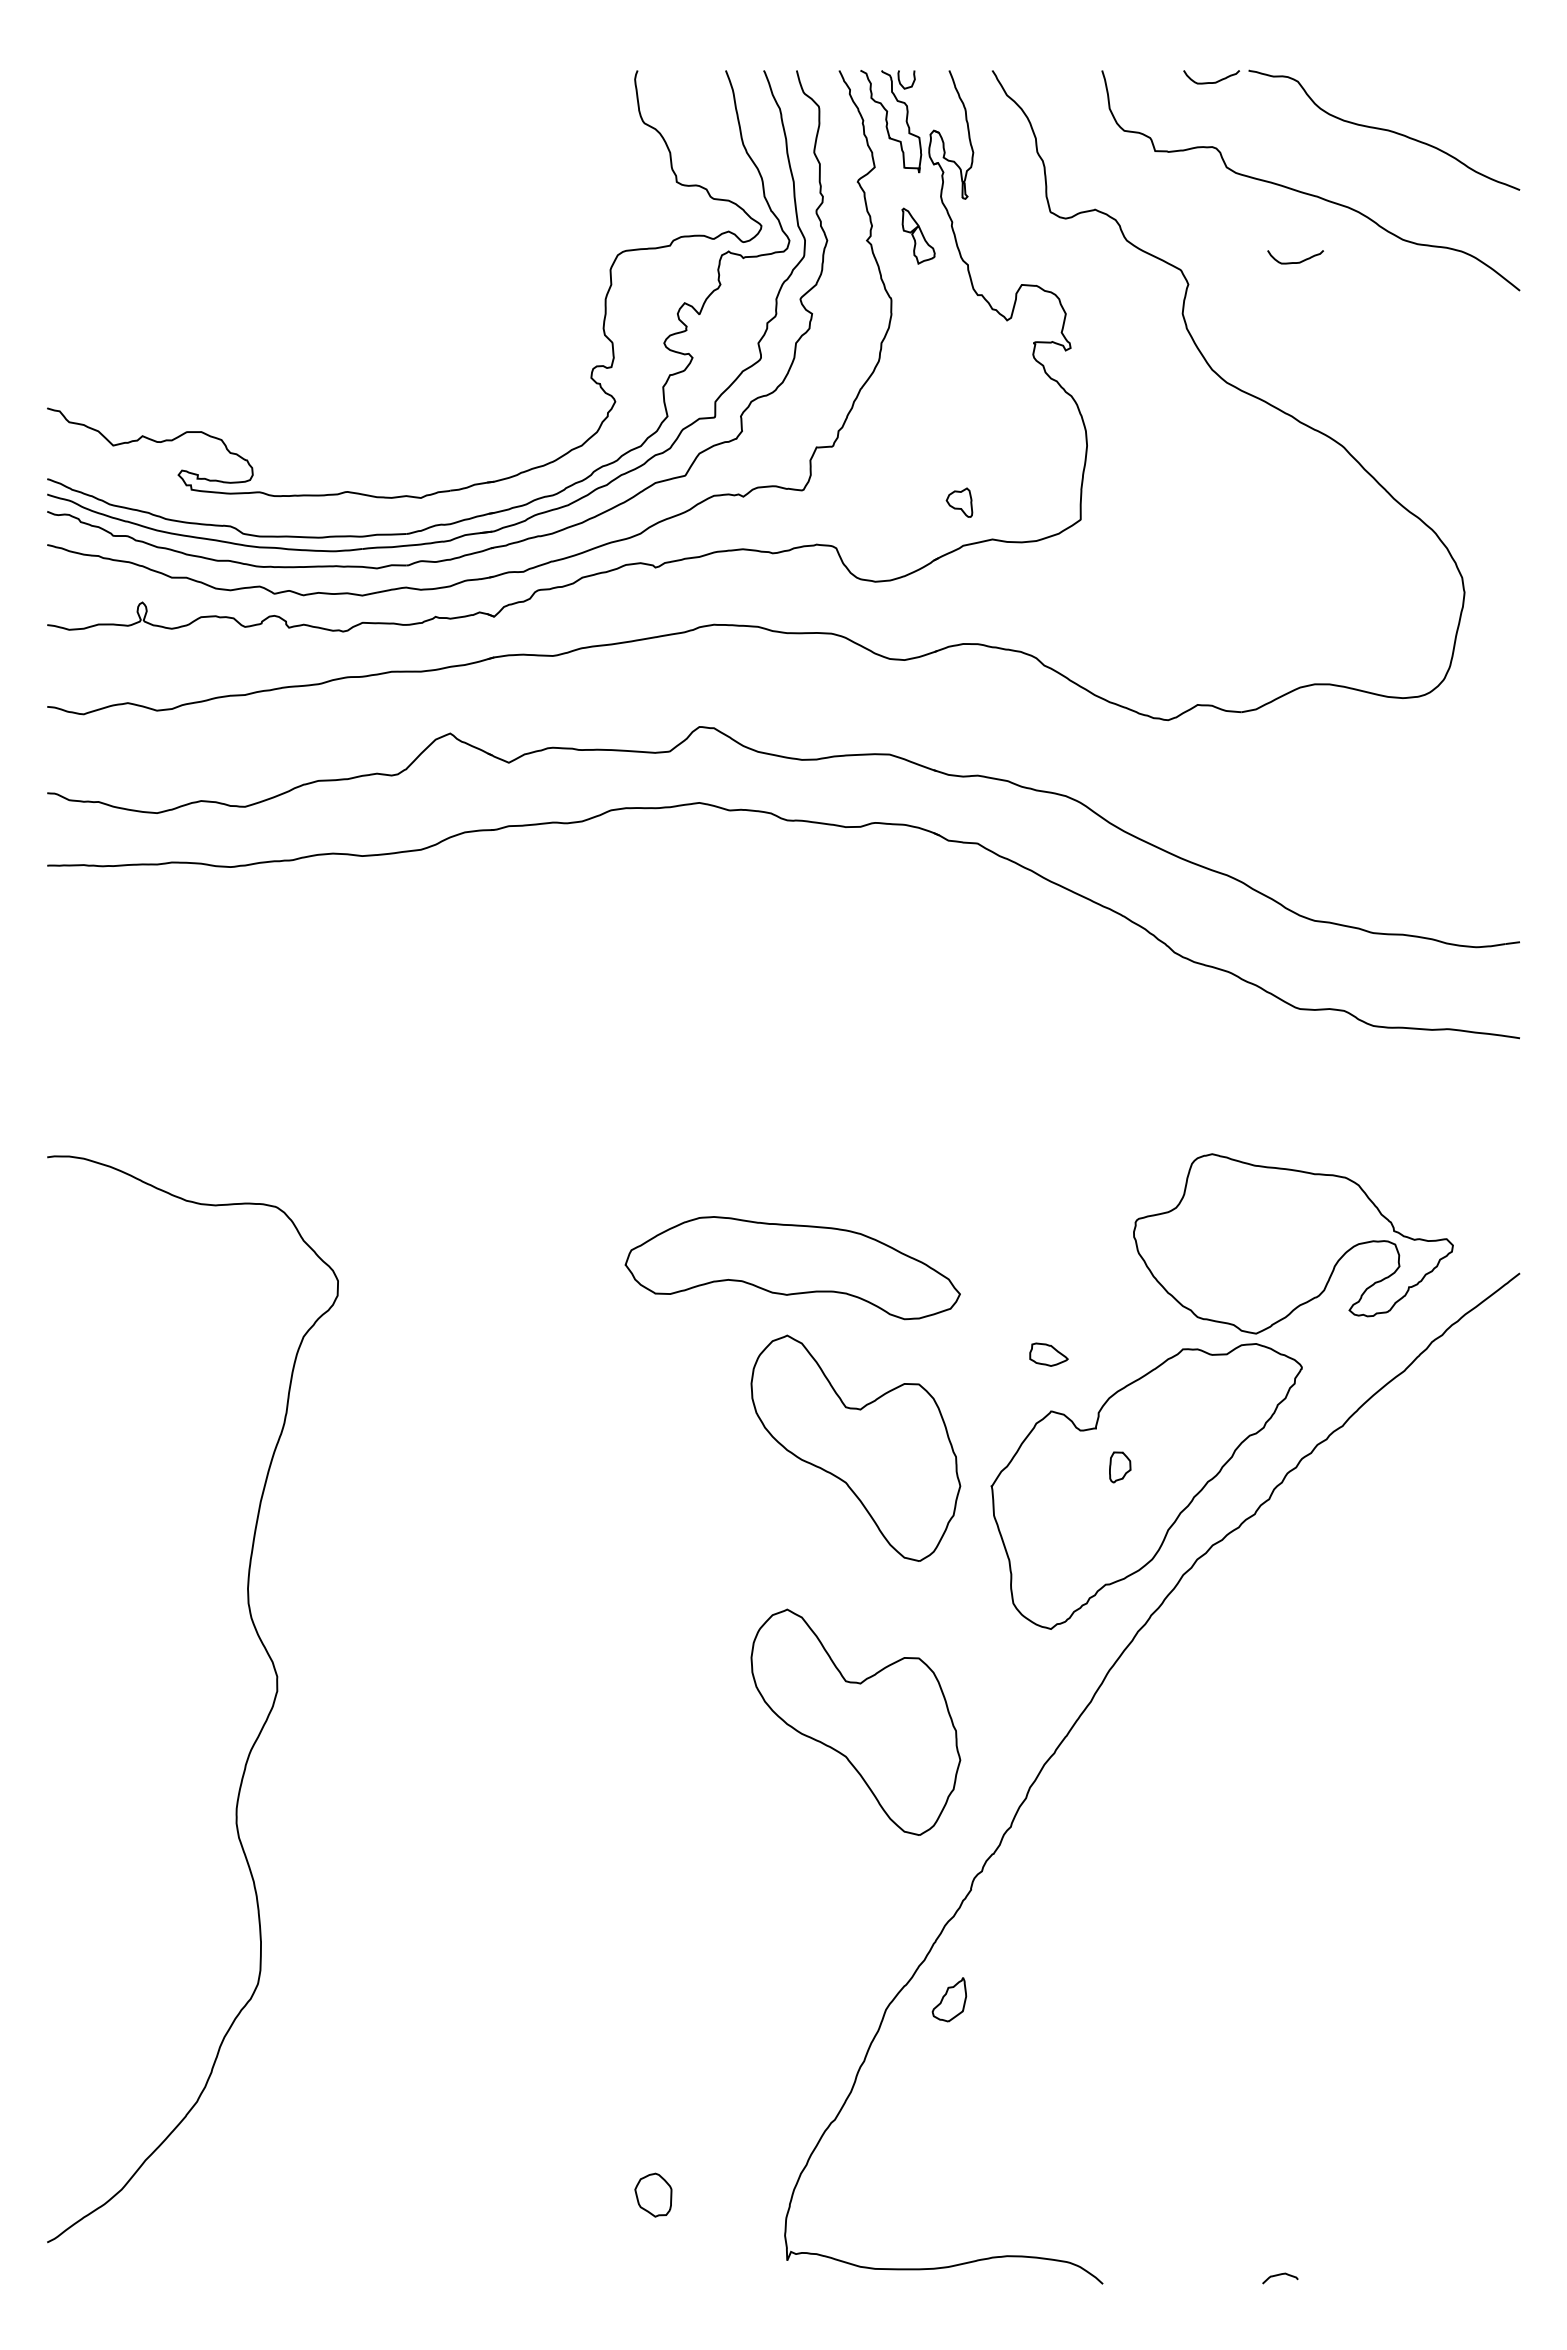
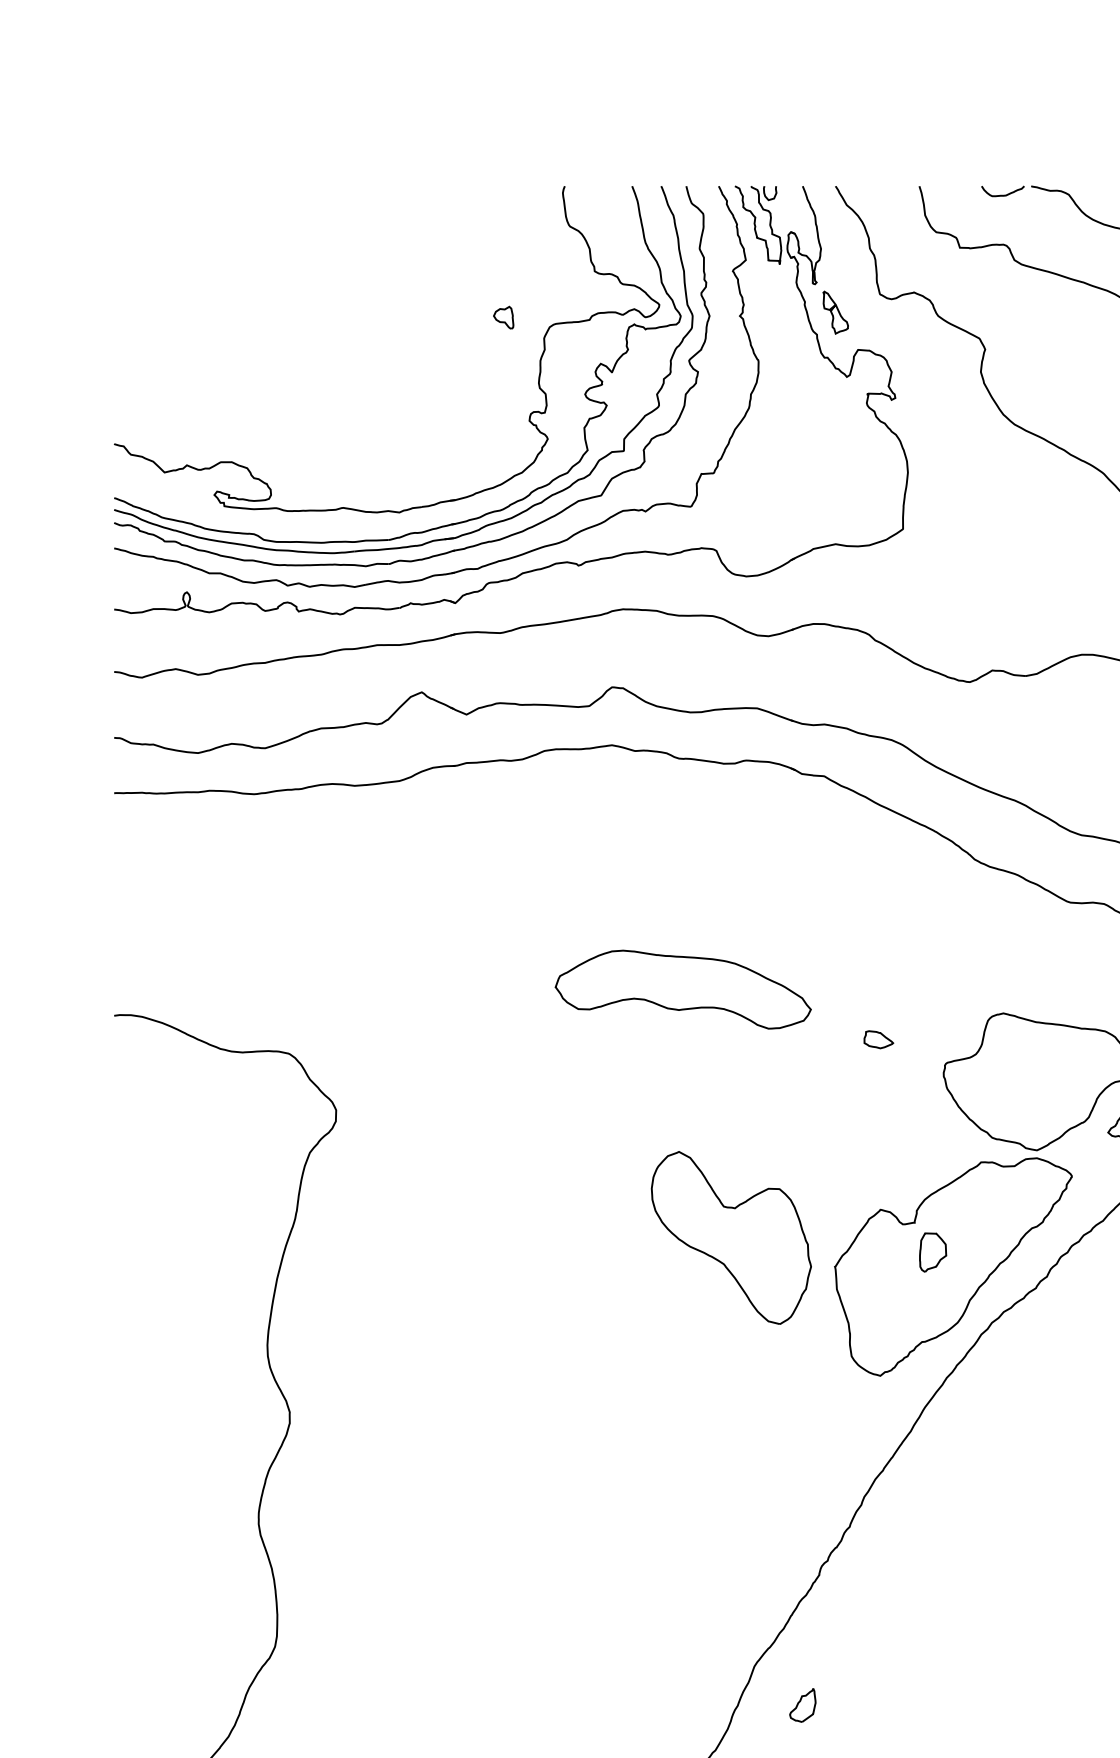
part: (918, 235) -> (835, 312), moved
curve: (1298, 261) -> (1069, 332), removed
part: (959, 502) -> (503, 317), moved
part: (792, 1268) -> (683, 989), moved
part: (1048, 1354) -> (878, 1039), moved
part: (1120, 1467) -> (933, 1252), size x1.67
part: (855, 1721) -> (731, 1446), removed
part: (949, 1999) -> (802, 1705), moved

